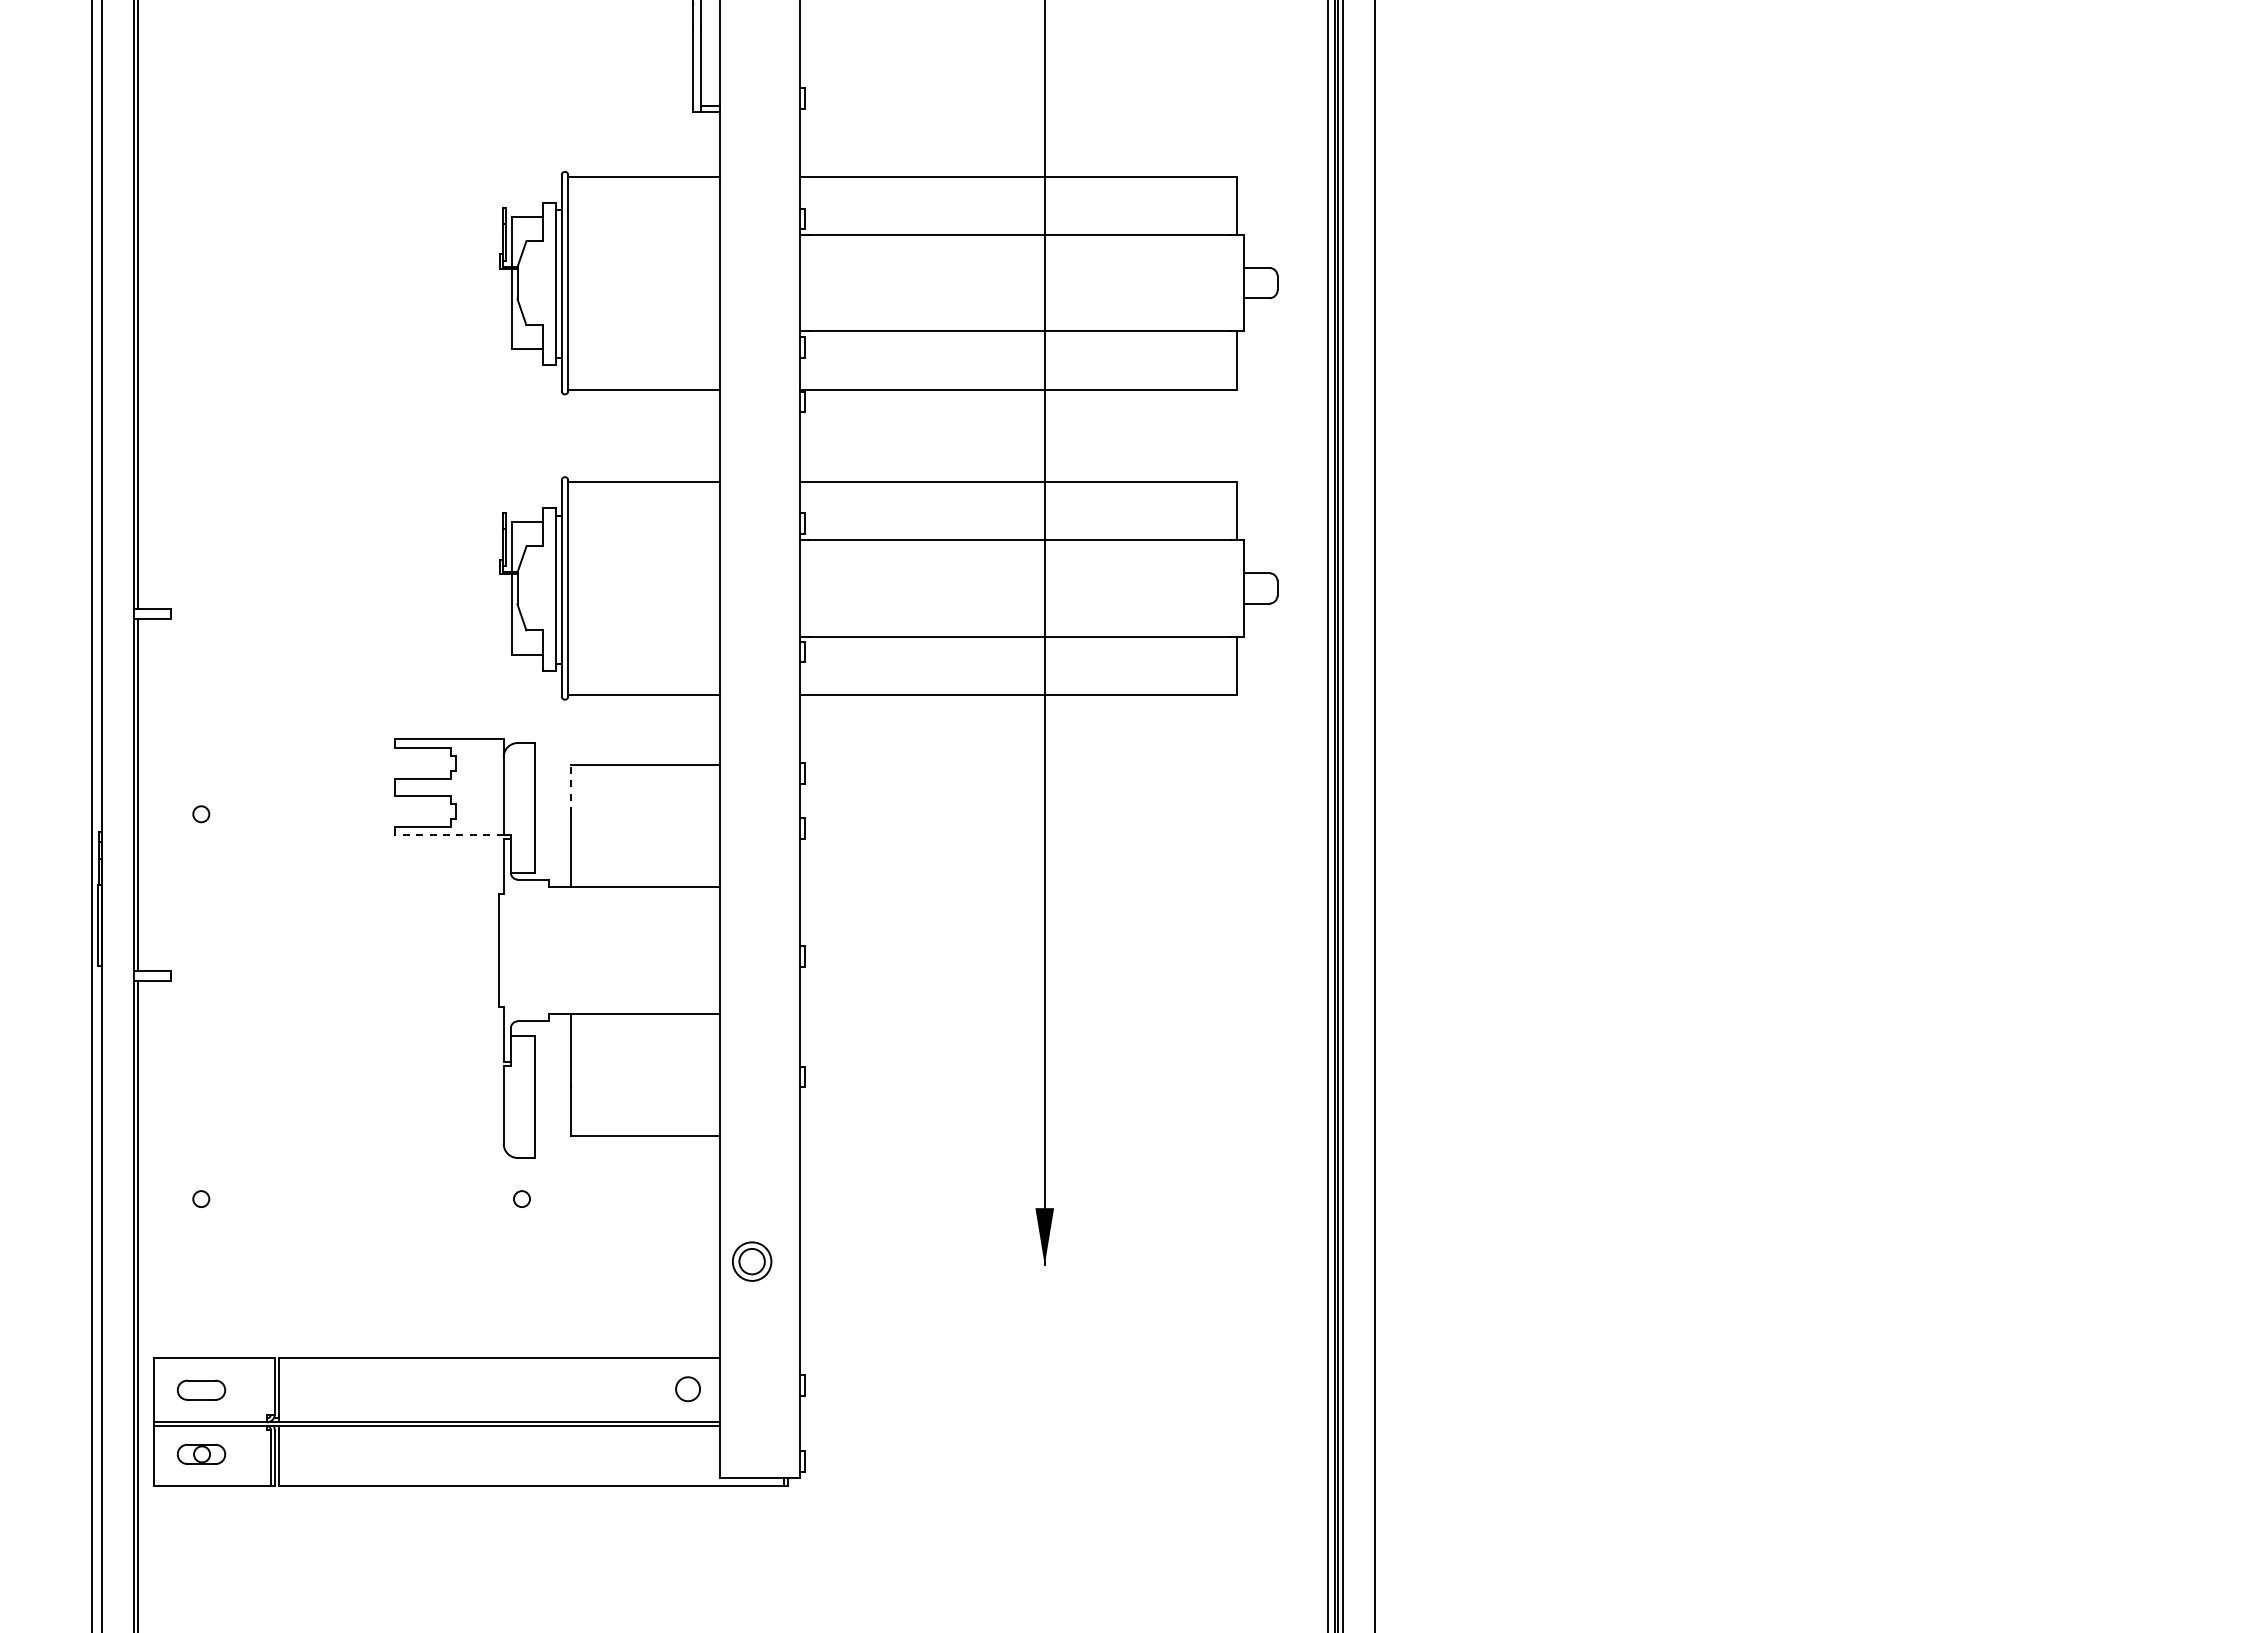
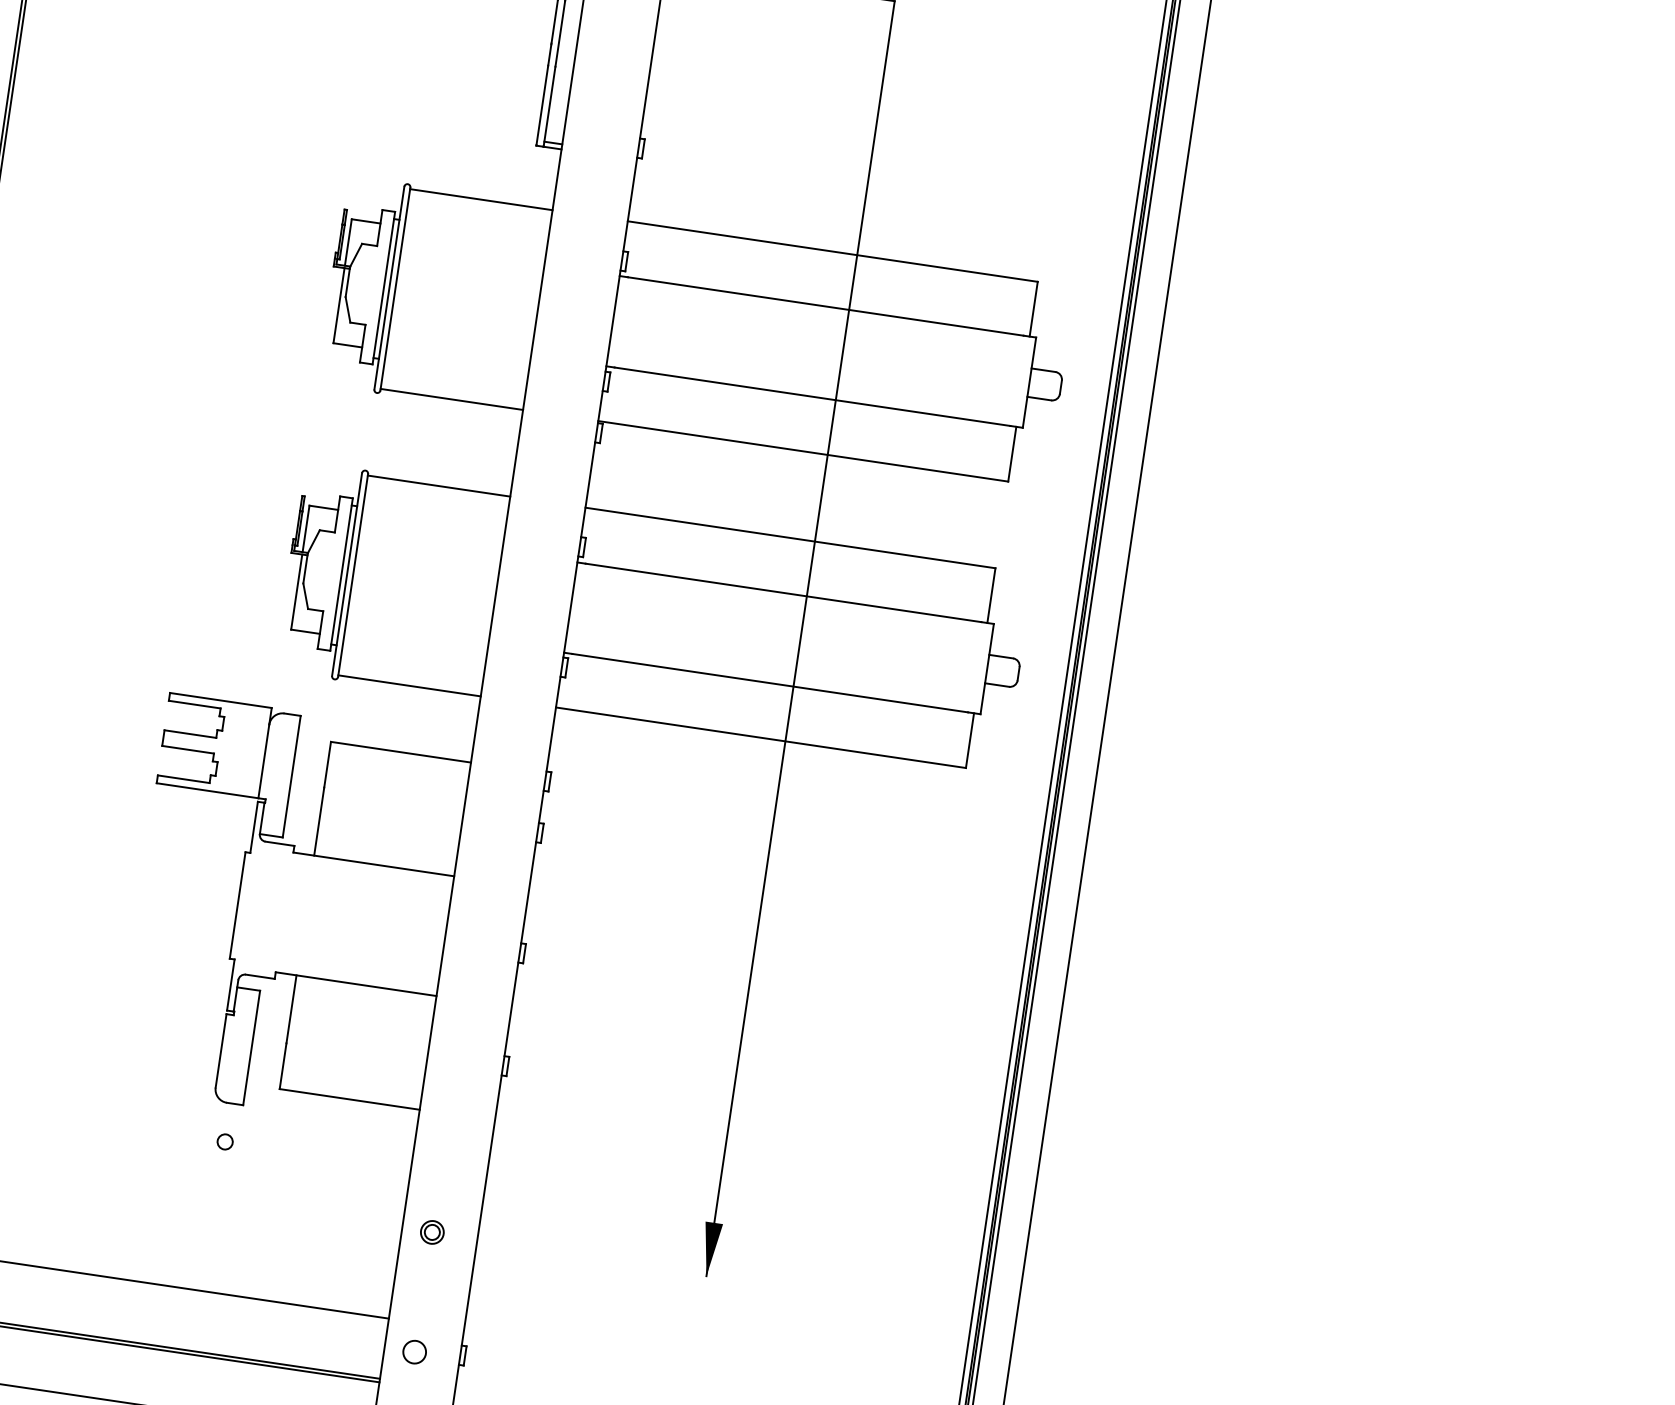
line: (570, 789) -> (327, 764), dashed -> solid
line: (449, 835) -> (207, 790), dashed -> solid
part: (751, 1261) -> (431, 1232), size x0.62
circle: (687, 1389) -> (414, 1352), moved

